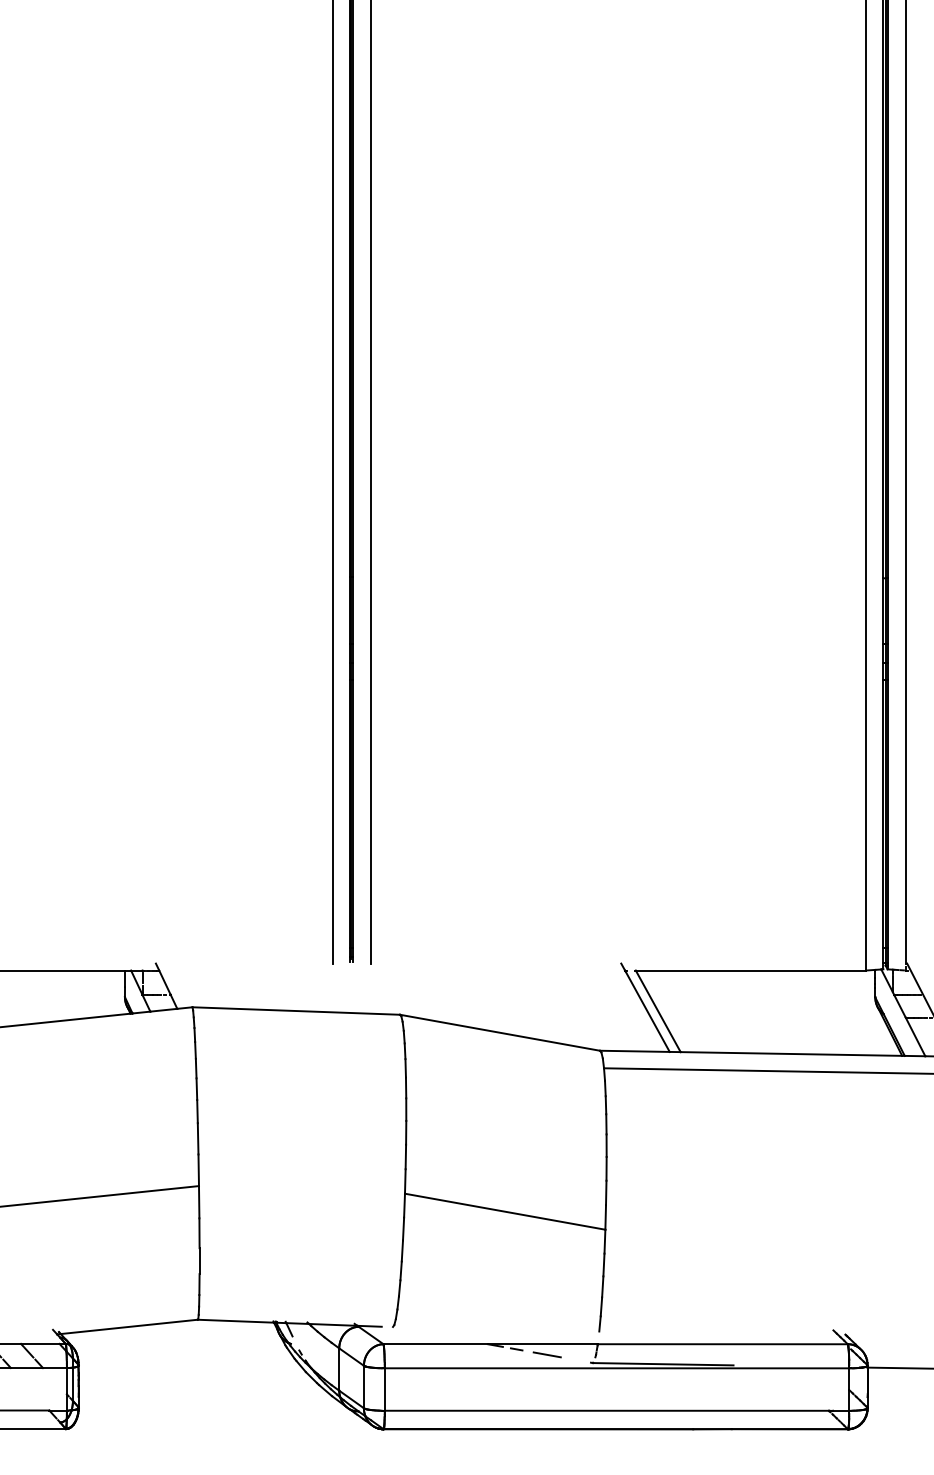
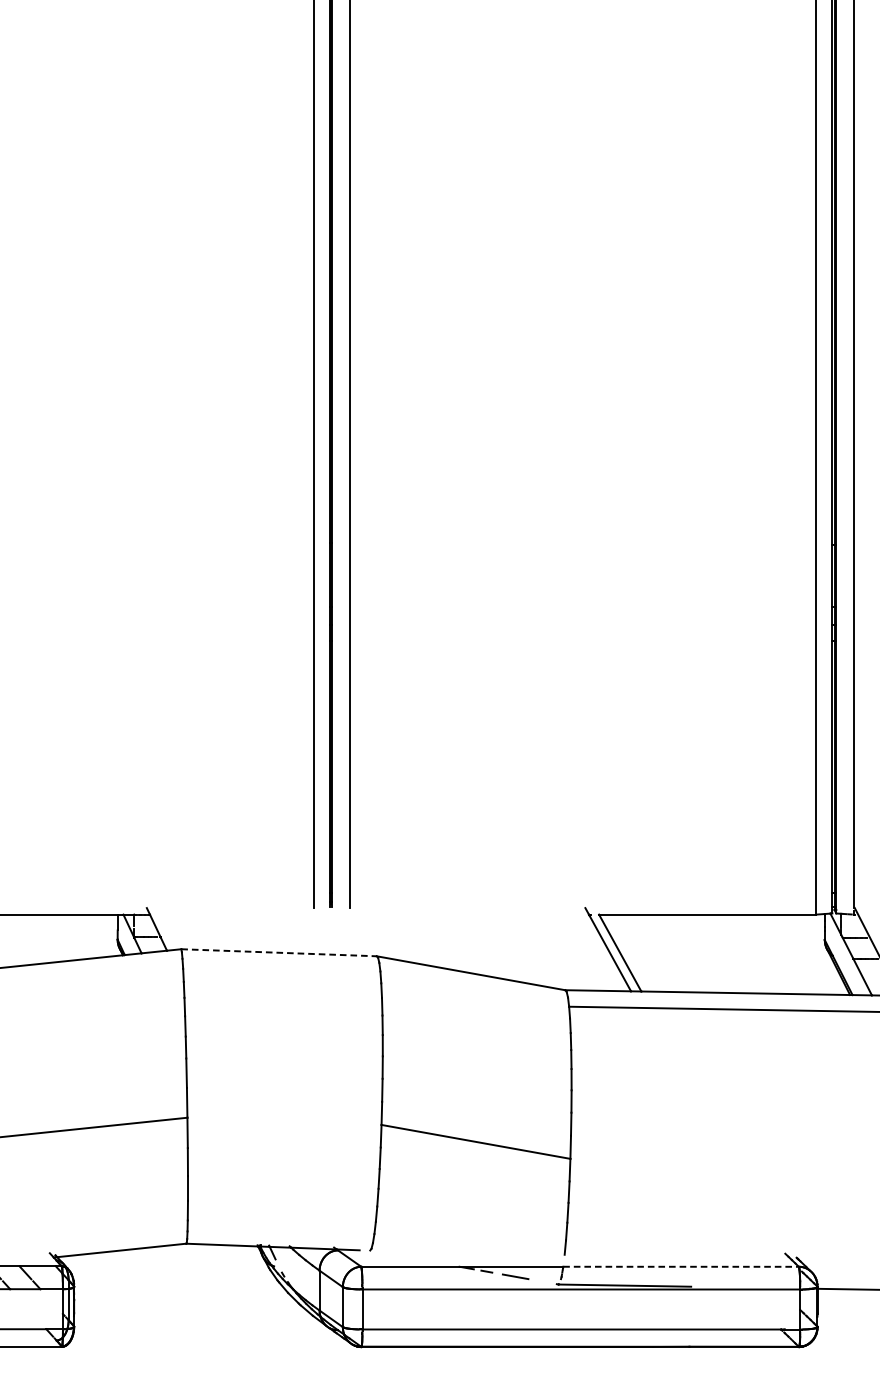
line: (296, 1011) -> (279, 953), solid -> dashed
line: (723, 1344) -> (681, 1267), solid -> dashed

